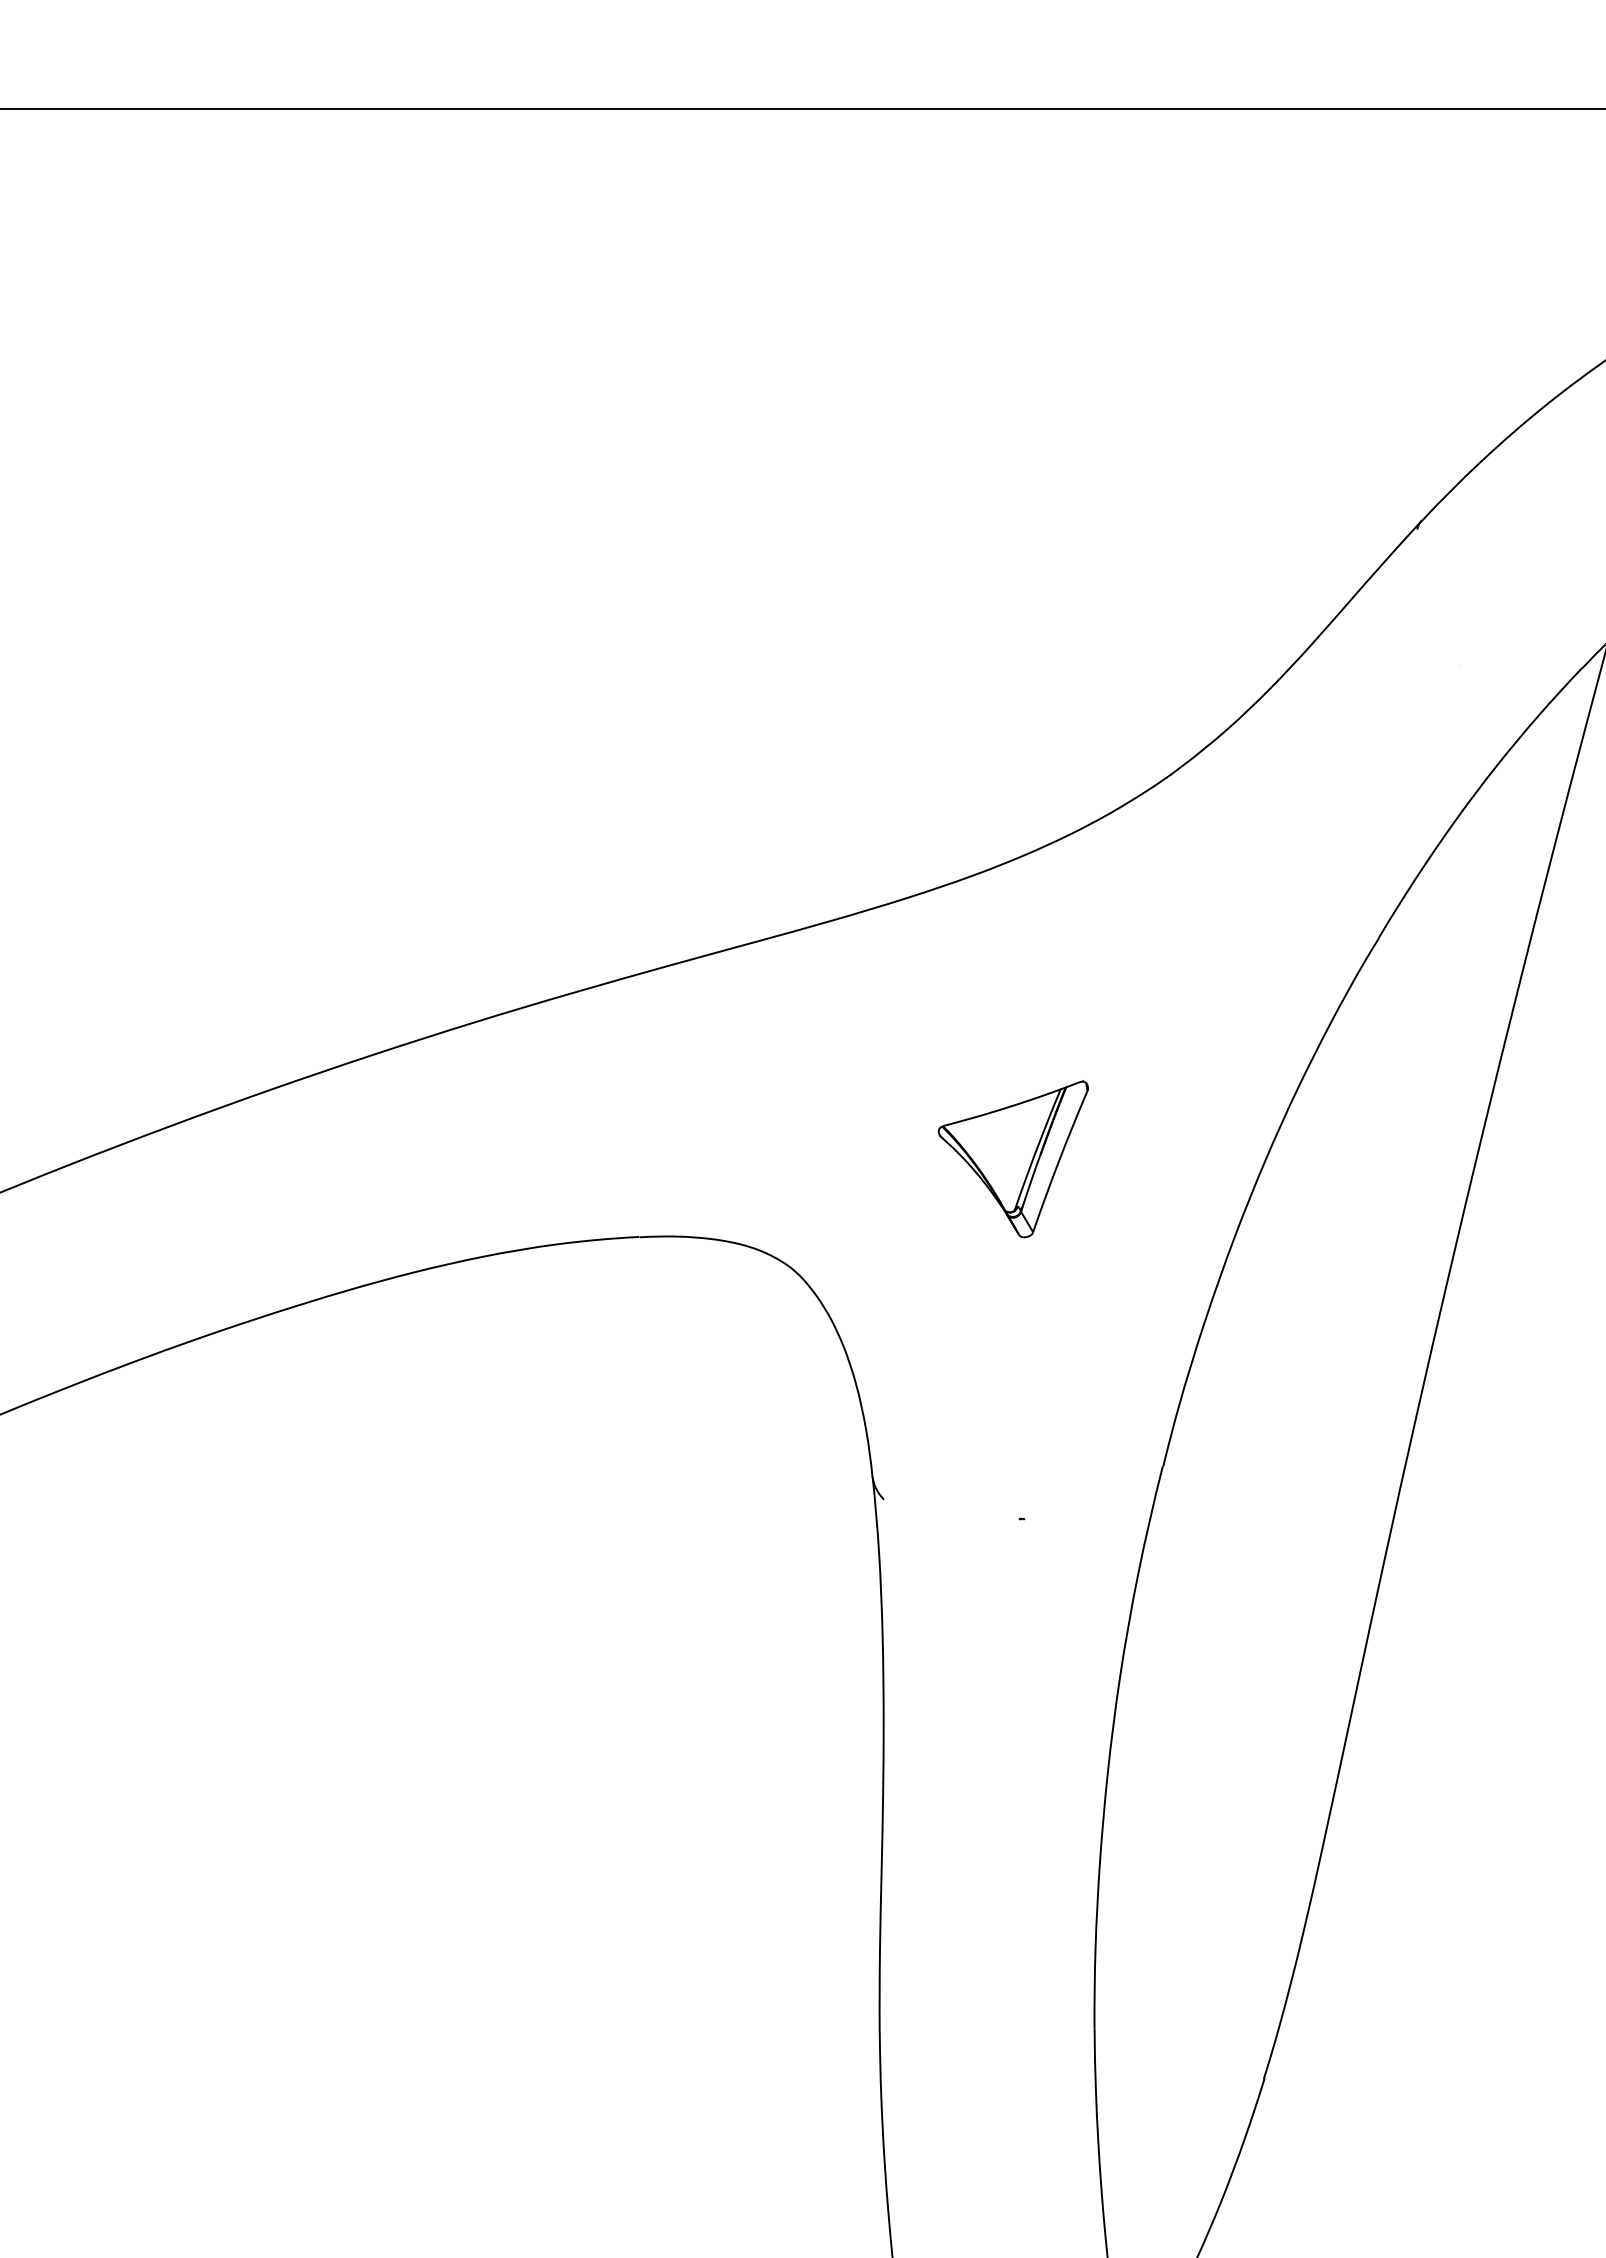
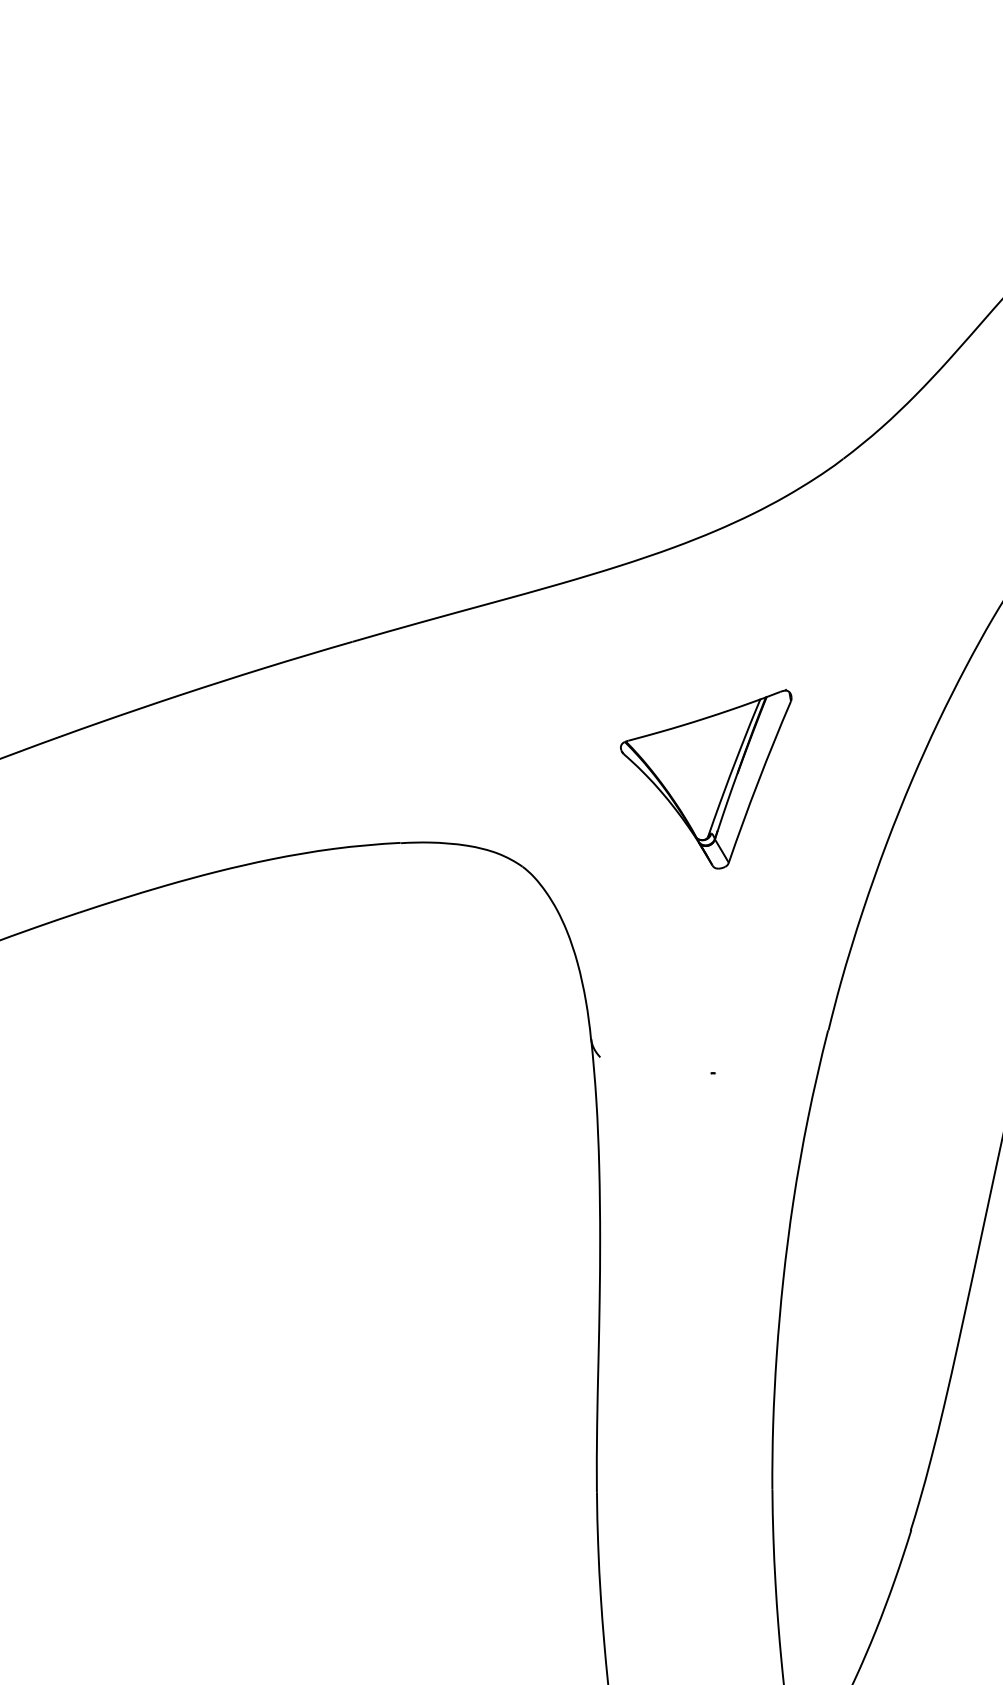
part: (1012, 1159) -> (705, 779), size x1.4

